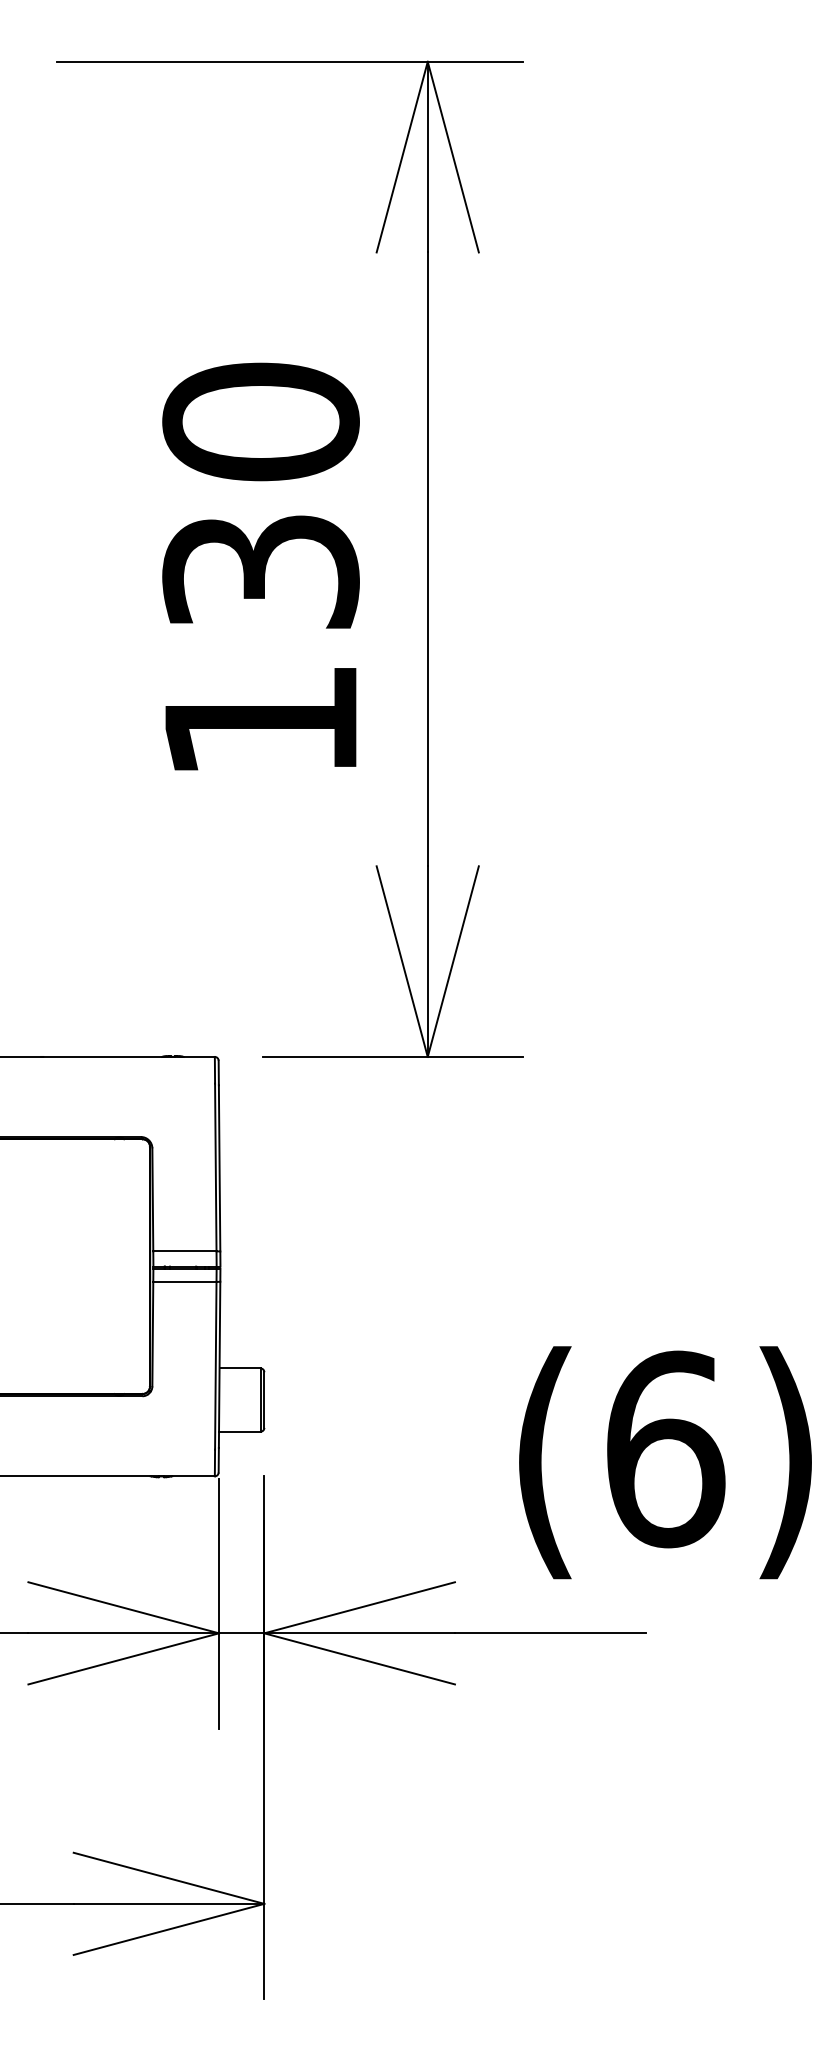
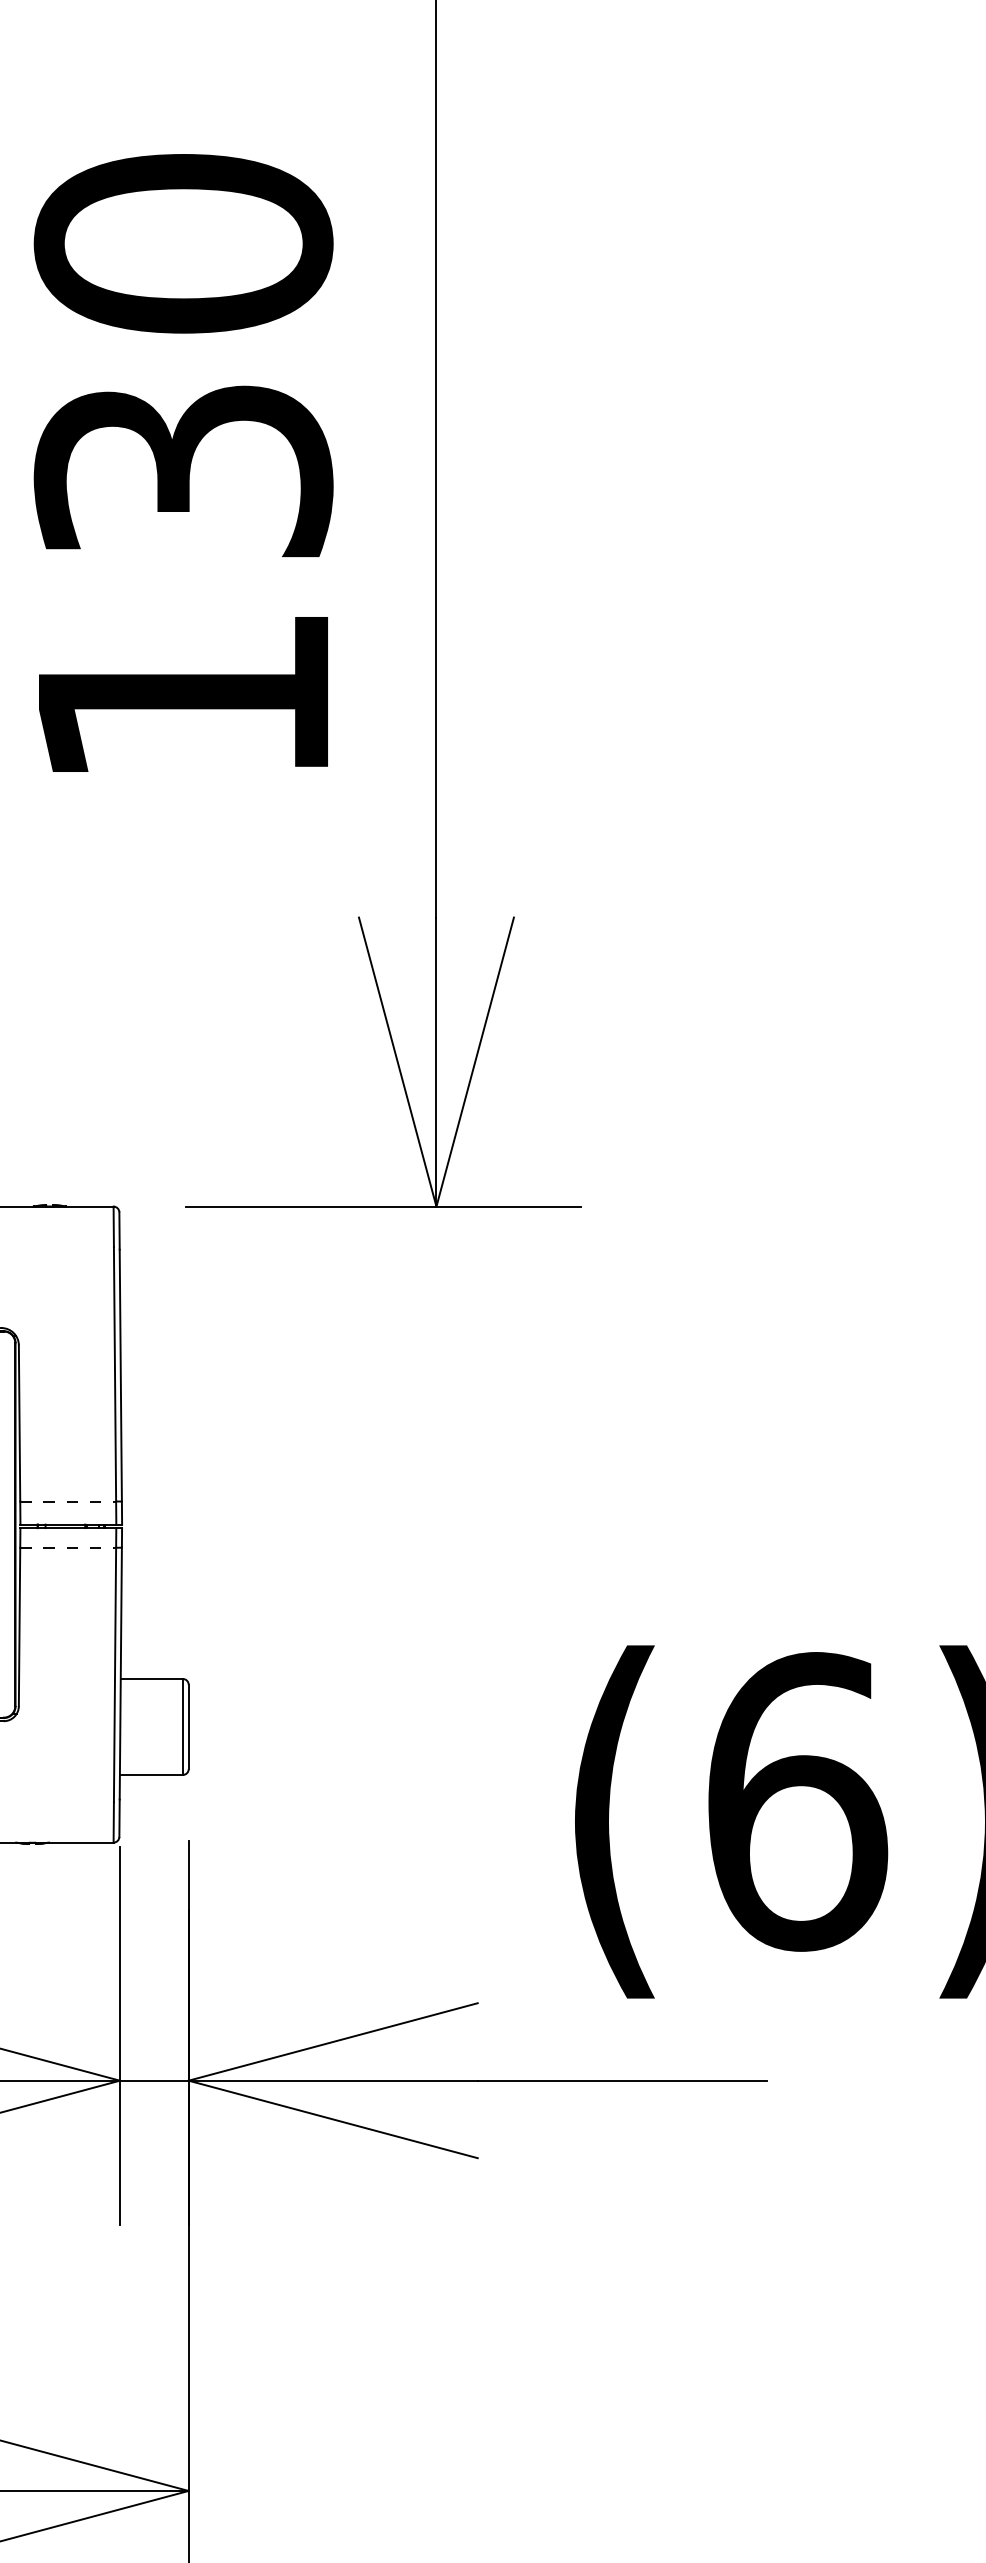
line: (184, 1251) -> (67, 1501), solid -> dashed
line: (184, 1281) -> (67, 1547), solid -> dashed

